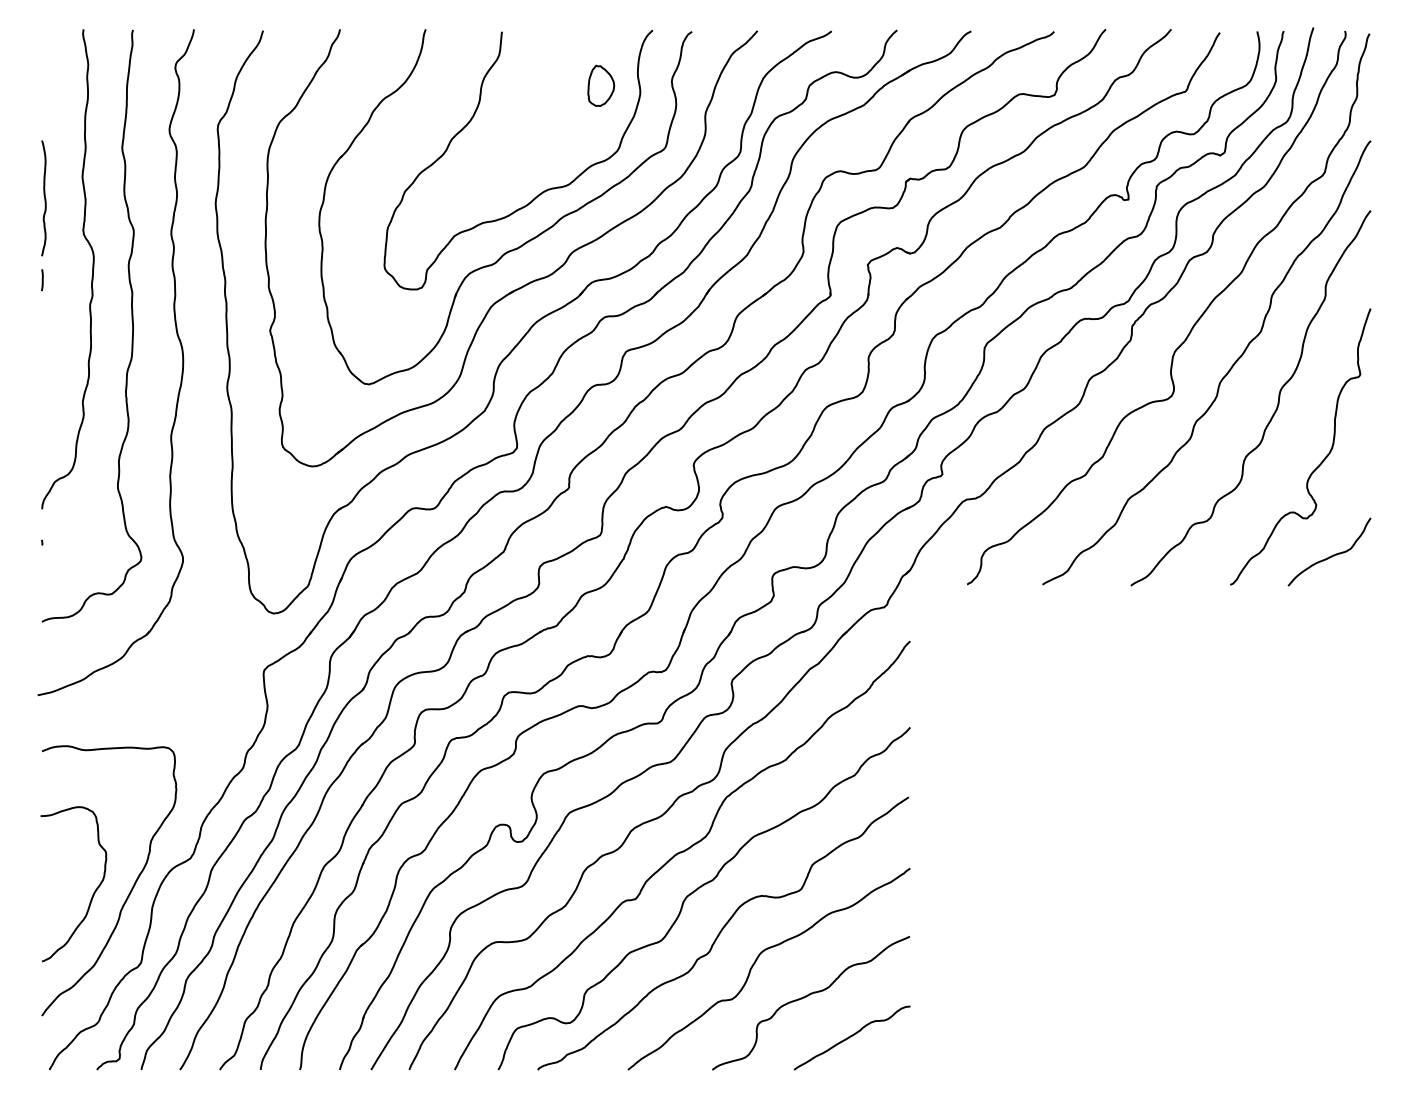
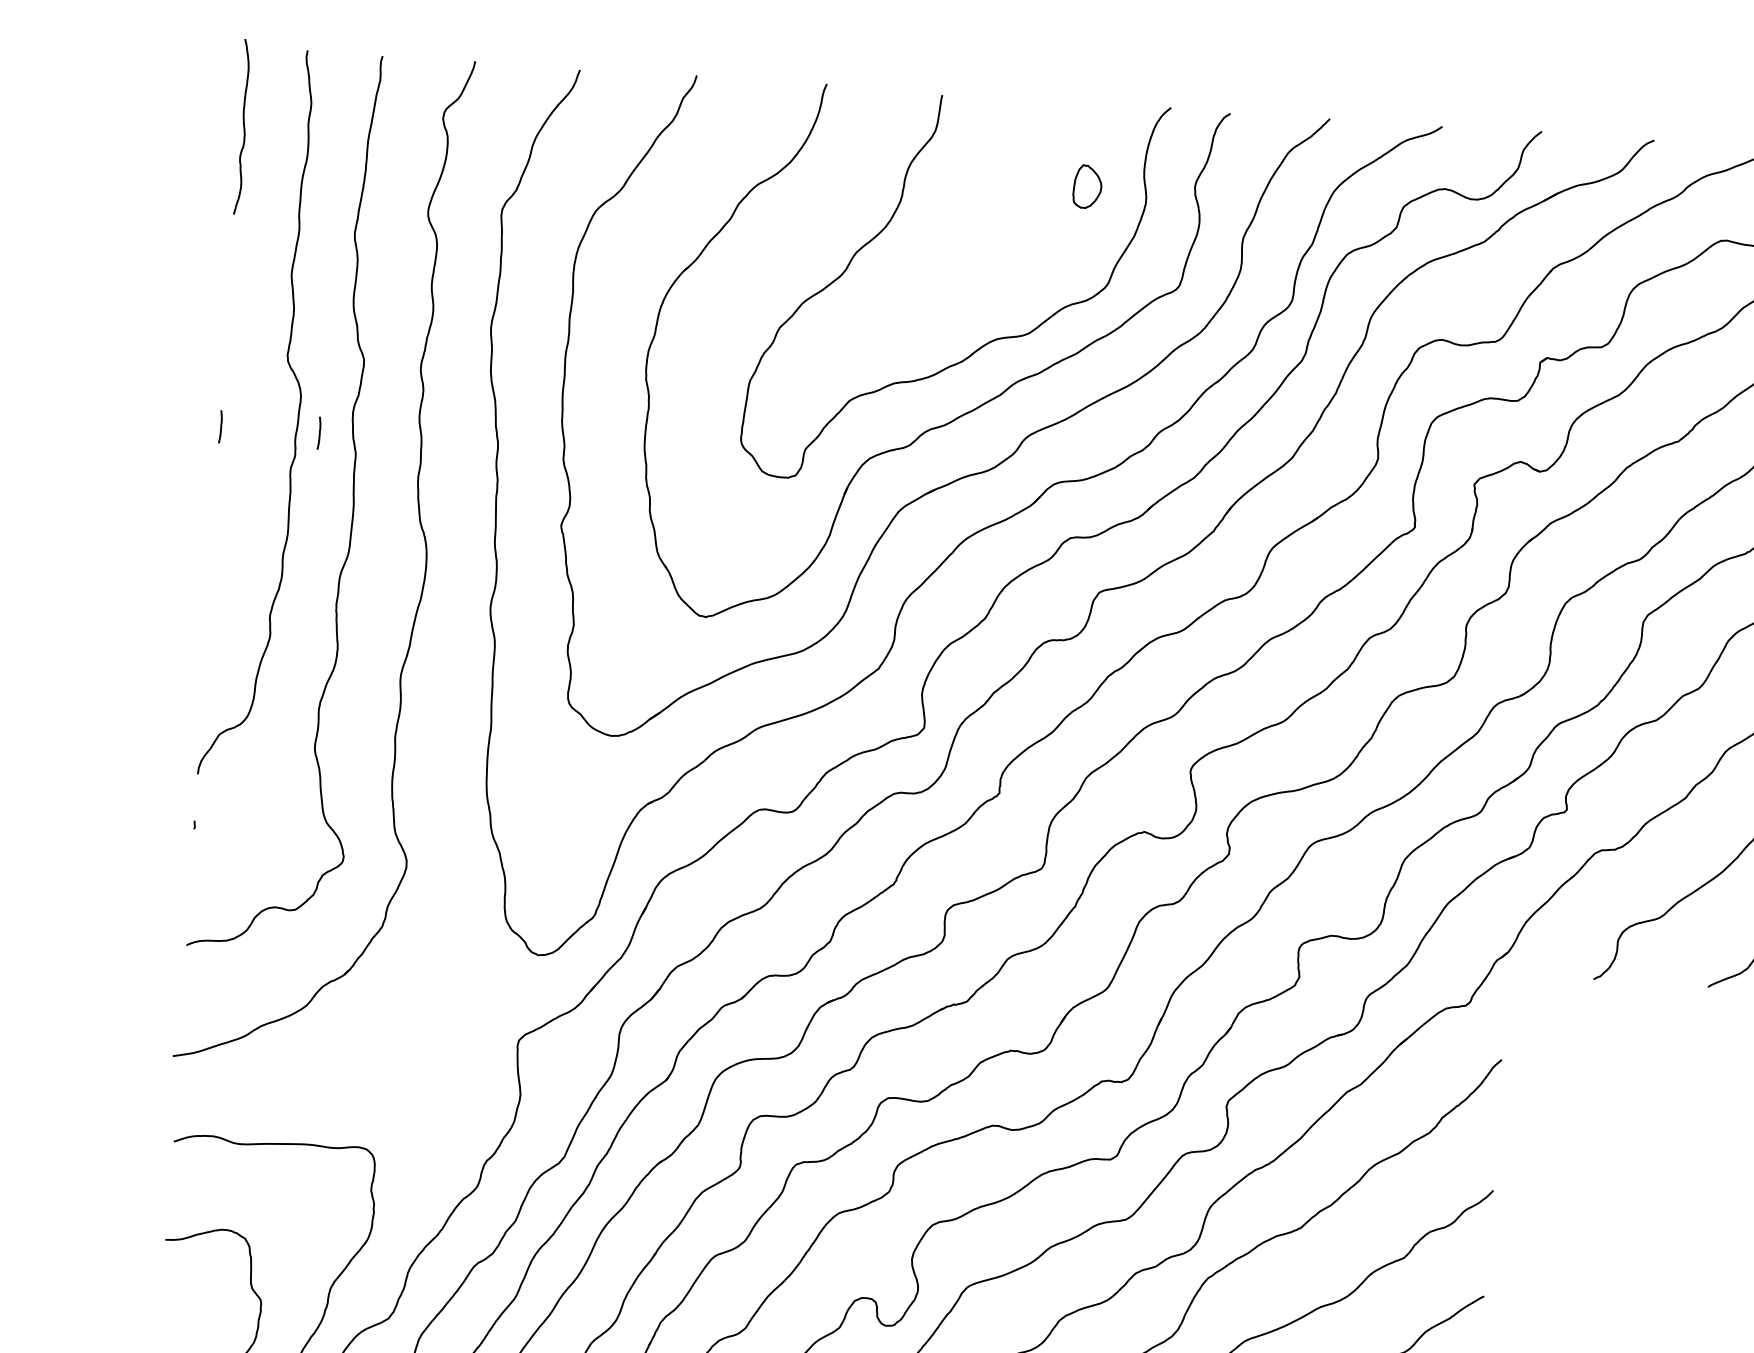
part: (601, 85) -> (1087, 186), size x0.7
curve: (44, 198) -> (243, 127), moved
line: (107, 280) -> (319, 433), added

